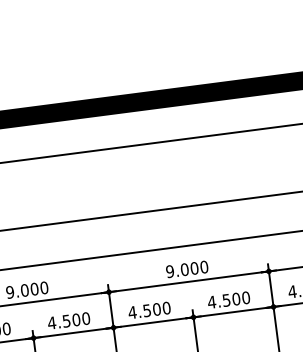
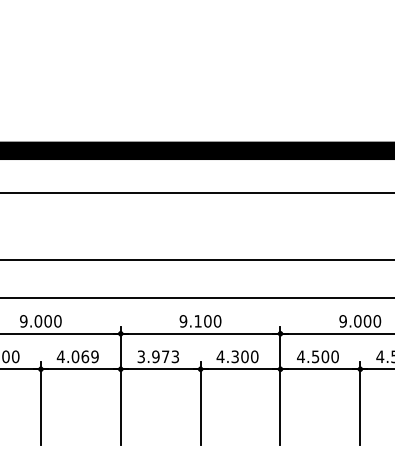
text: (184, 269) -> (197, 321), 9.000 -> 9.100
text: (225, 300) -> (234, 356), 4.500 -> 4.300
text: (149, 310) -> (158, 356), 4.500 -> 3.973
text: (75, 319) -> (84, 356), 4.500 -> 4.069

